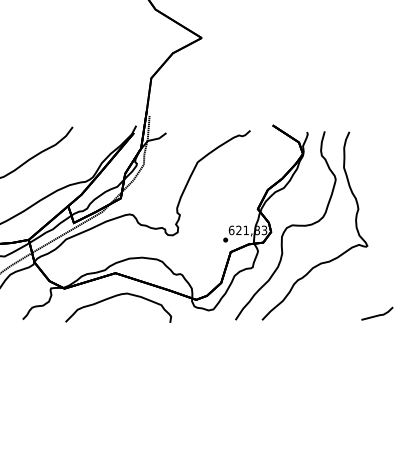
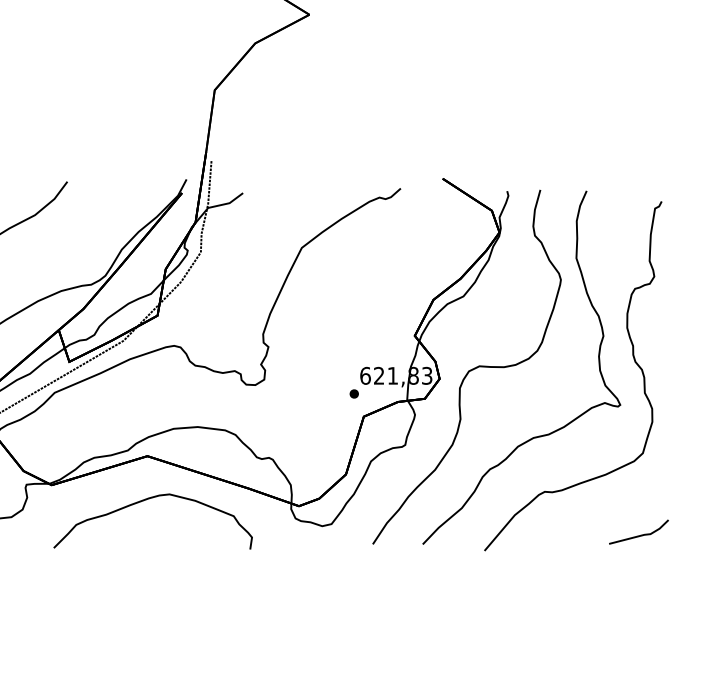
part: (373, 220) -> (631, 357), added

